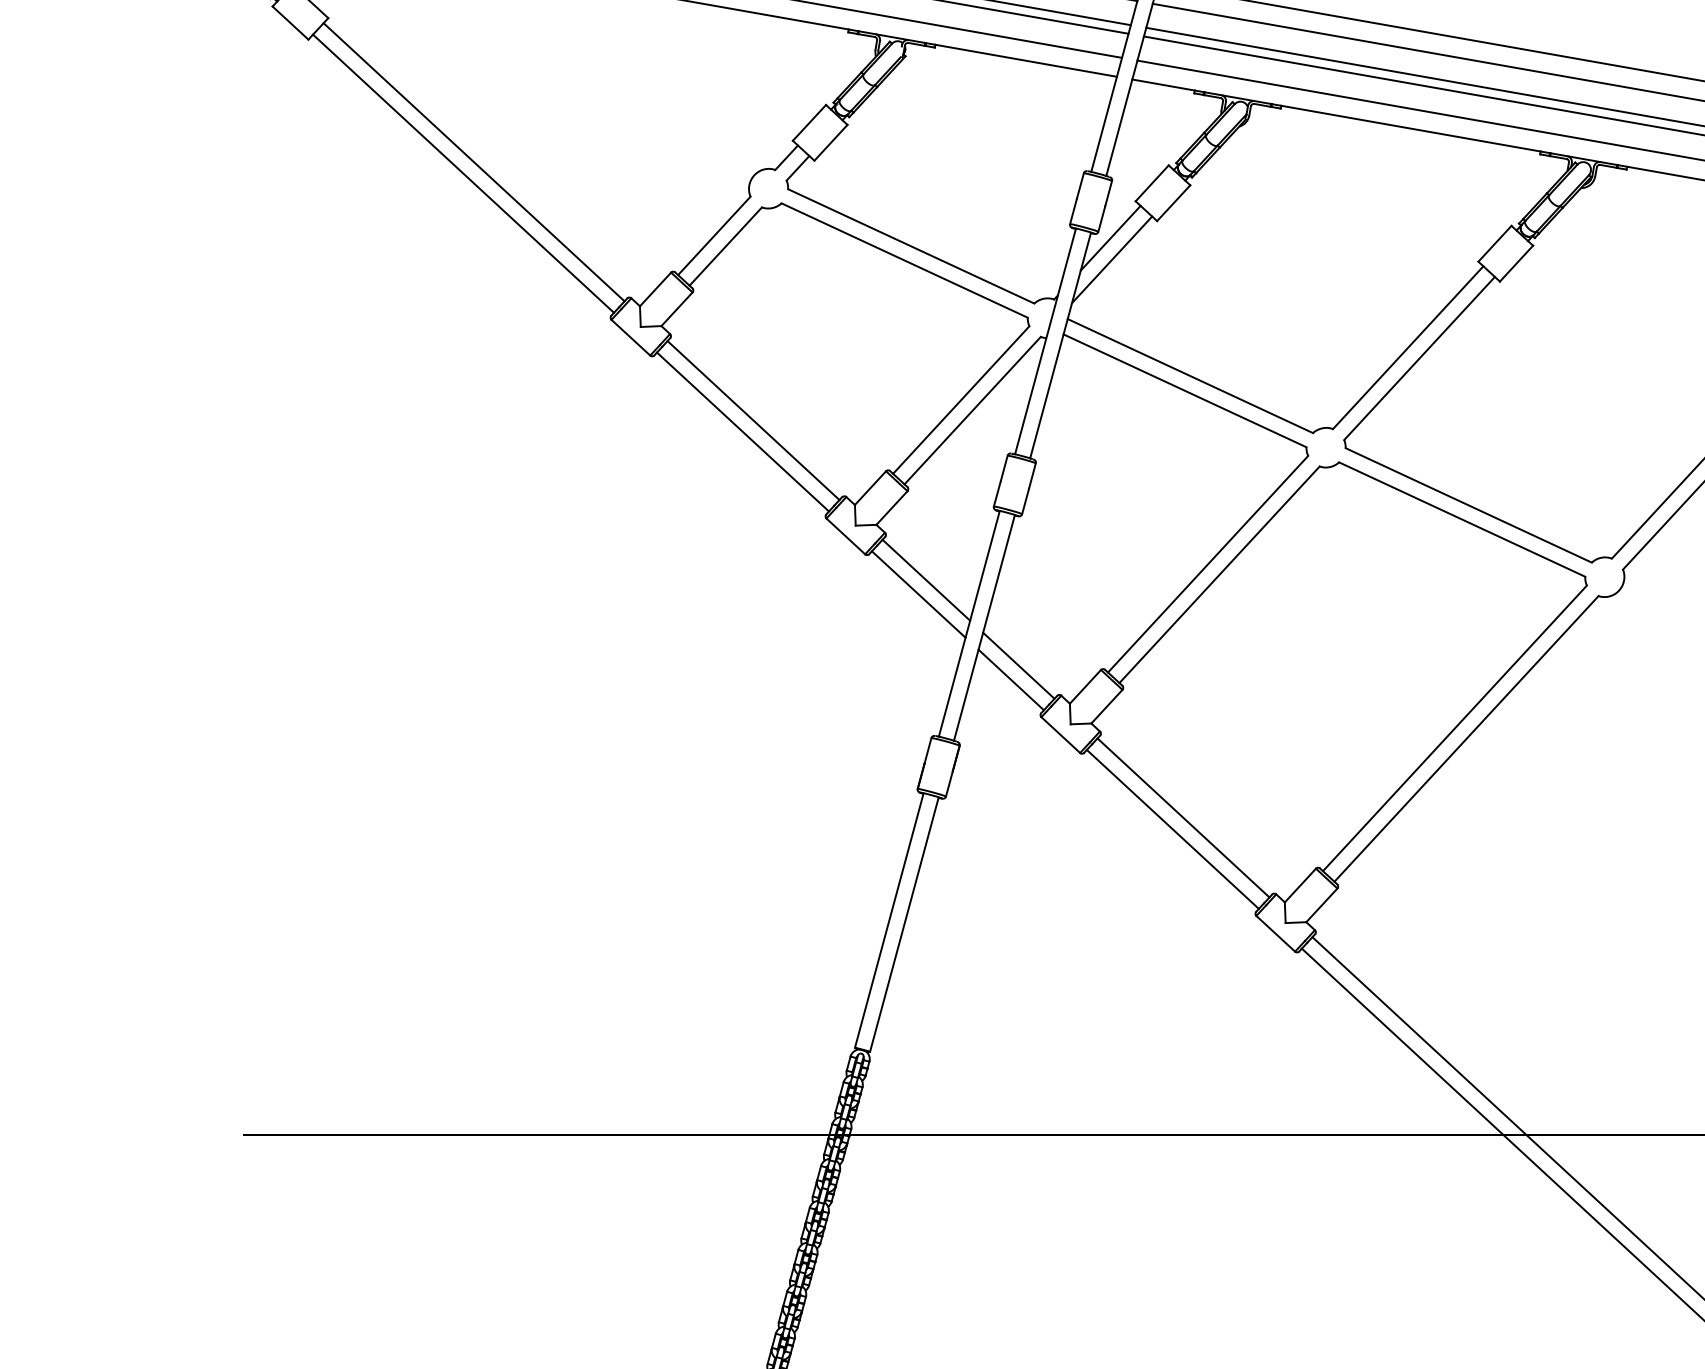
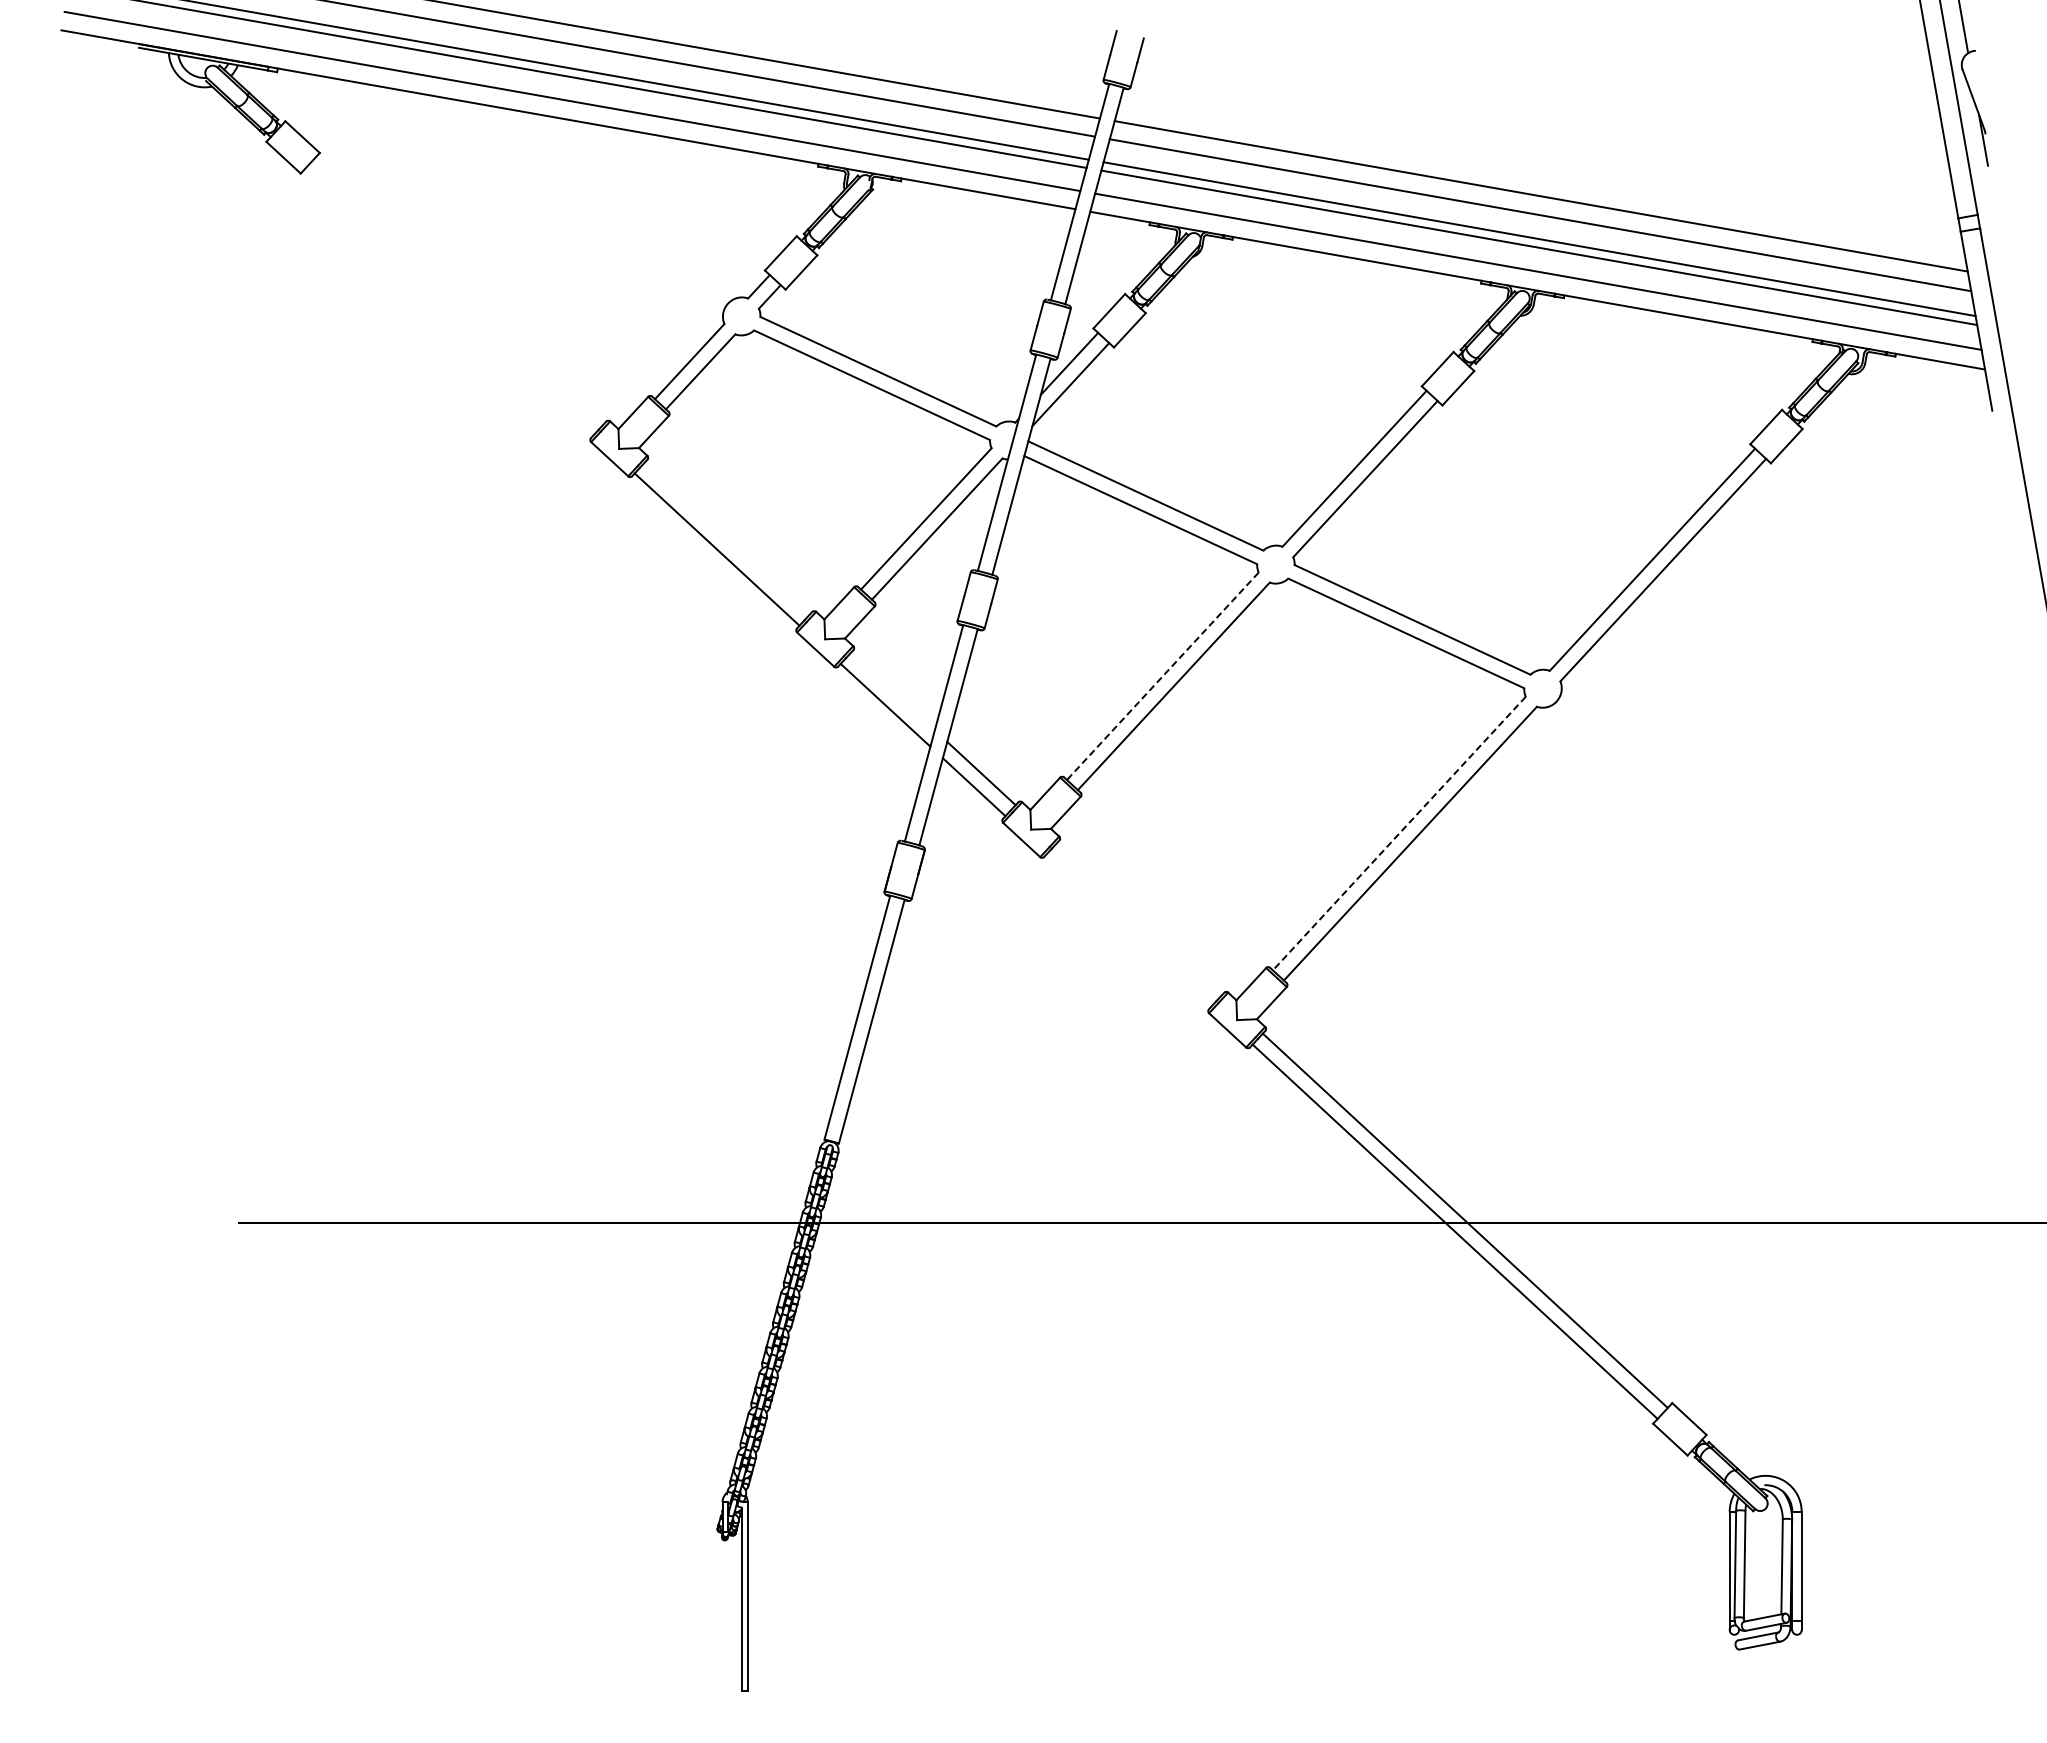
line: (474, 161) -> (459, 290), removed
line: (463, 173) -> (449, 301), removed
line: (752, 420) -> (726, 538), removed
line: (1207, 564) -> (1162, 676), solid -> dashed
line: (925, 580) -> (892, 691), removed
line: (1455, 728) -> (1399, 833), solid -> dashed
line: (1182, 818) -> (1138, 919), removed
line: (1172, 829) -> (1128, 930), removed

